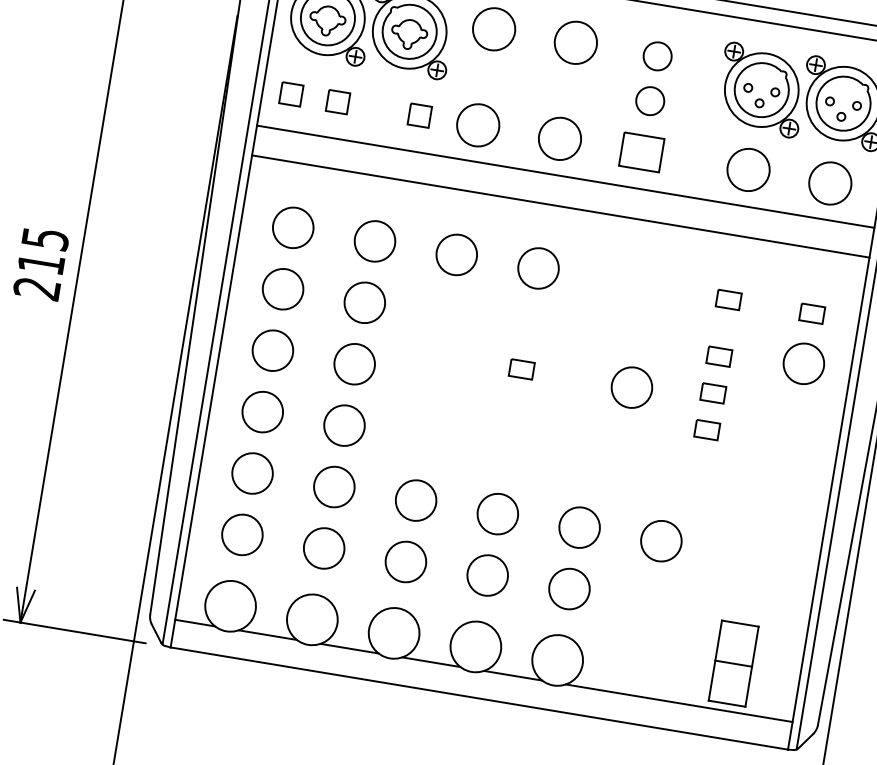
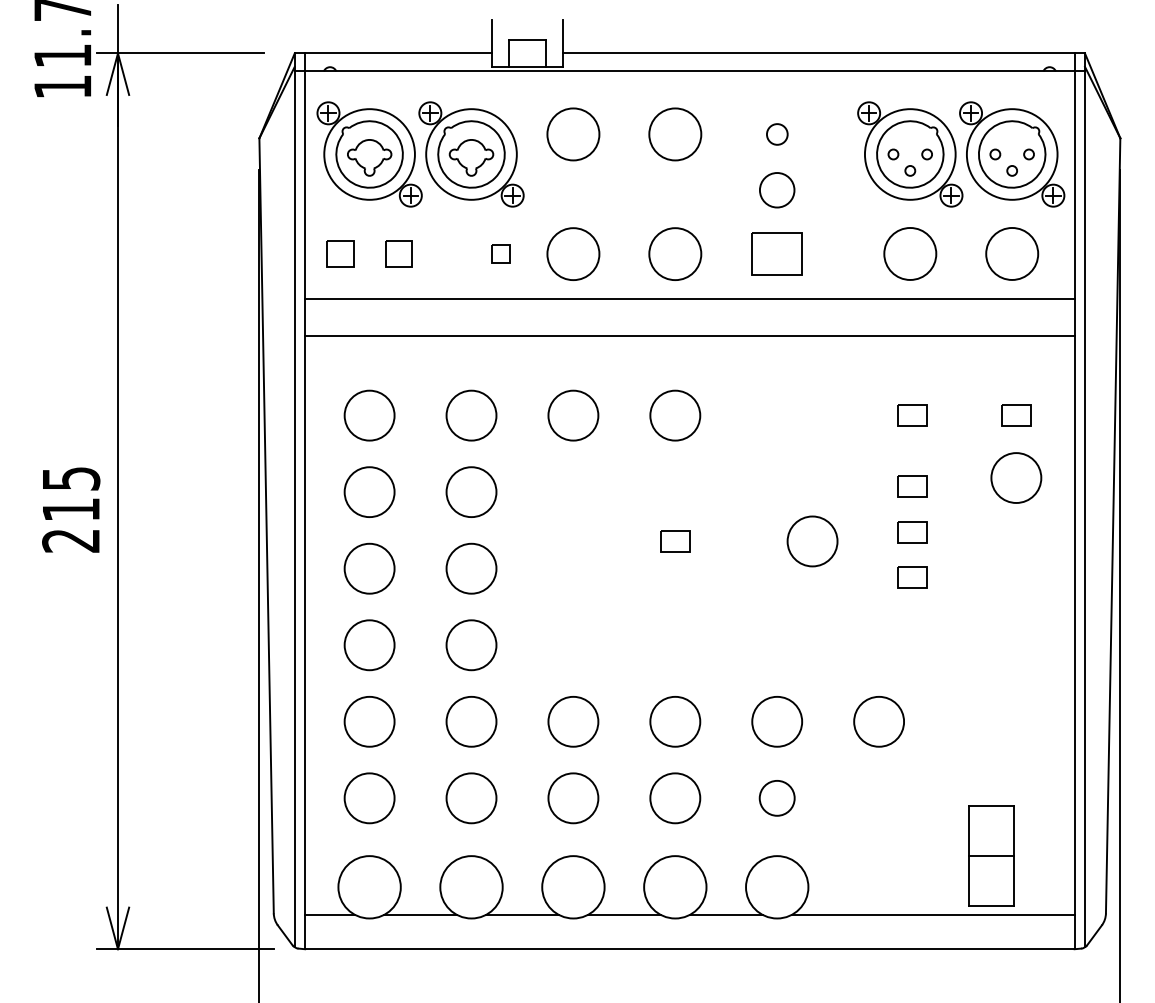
circle: (657, 56) -> (777, 134), size x0.6
part: (419, 115) -> (500, 253), size x0.7
circle: (569, 589) -> (777, 798), size x0.7

